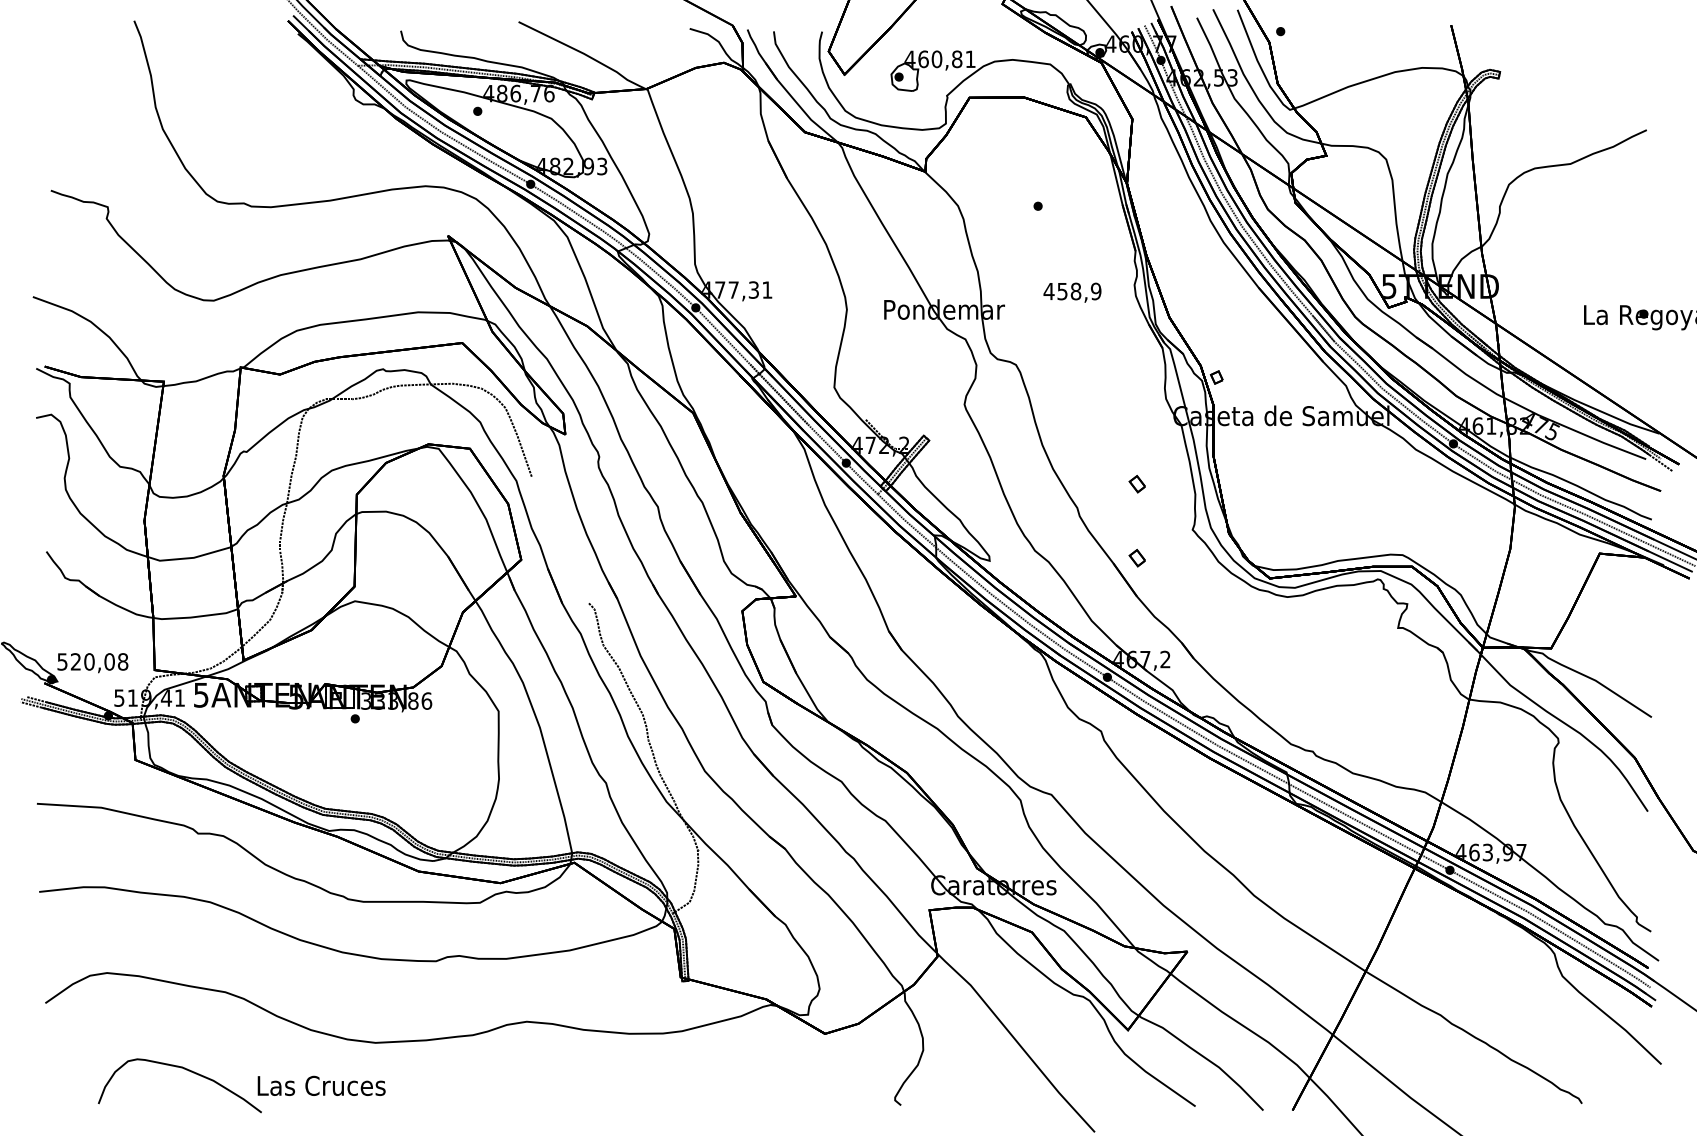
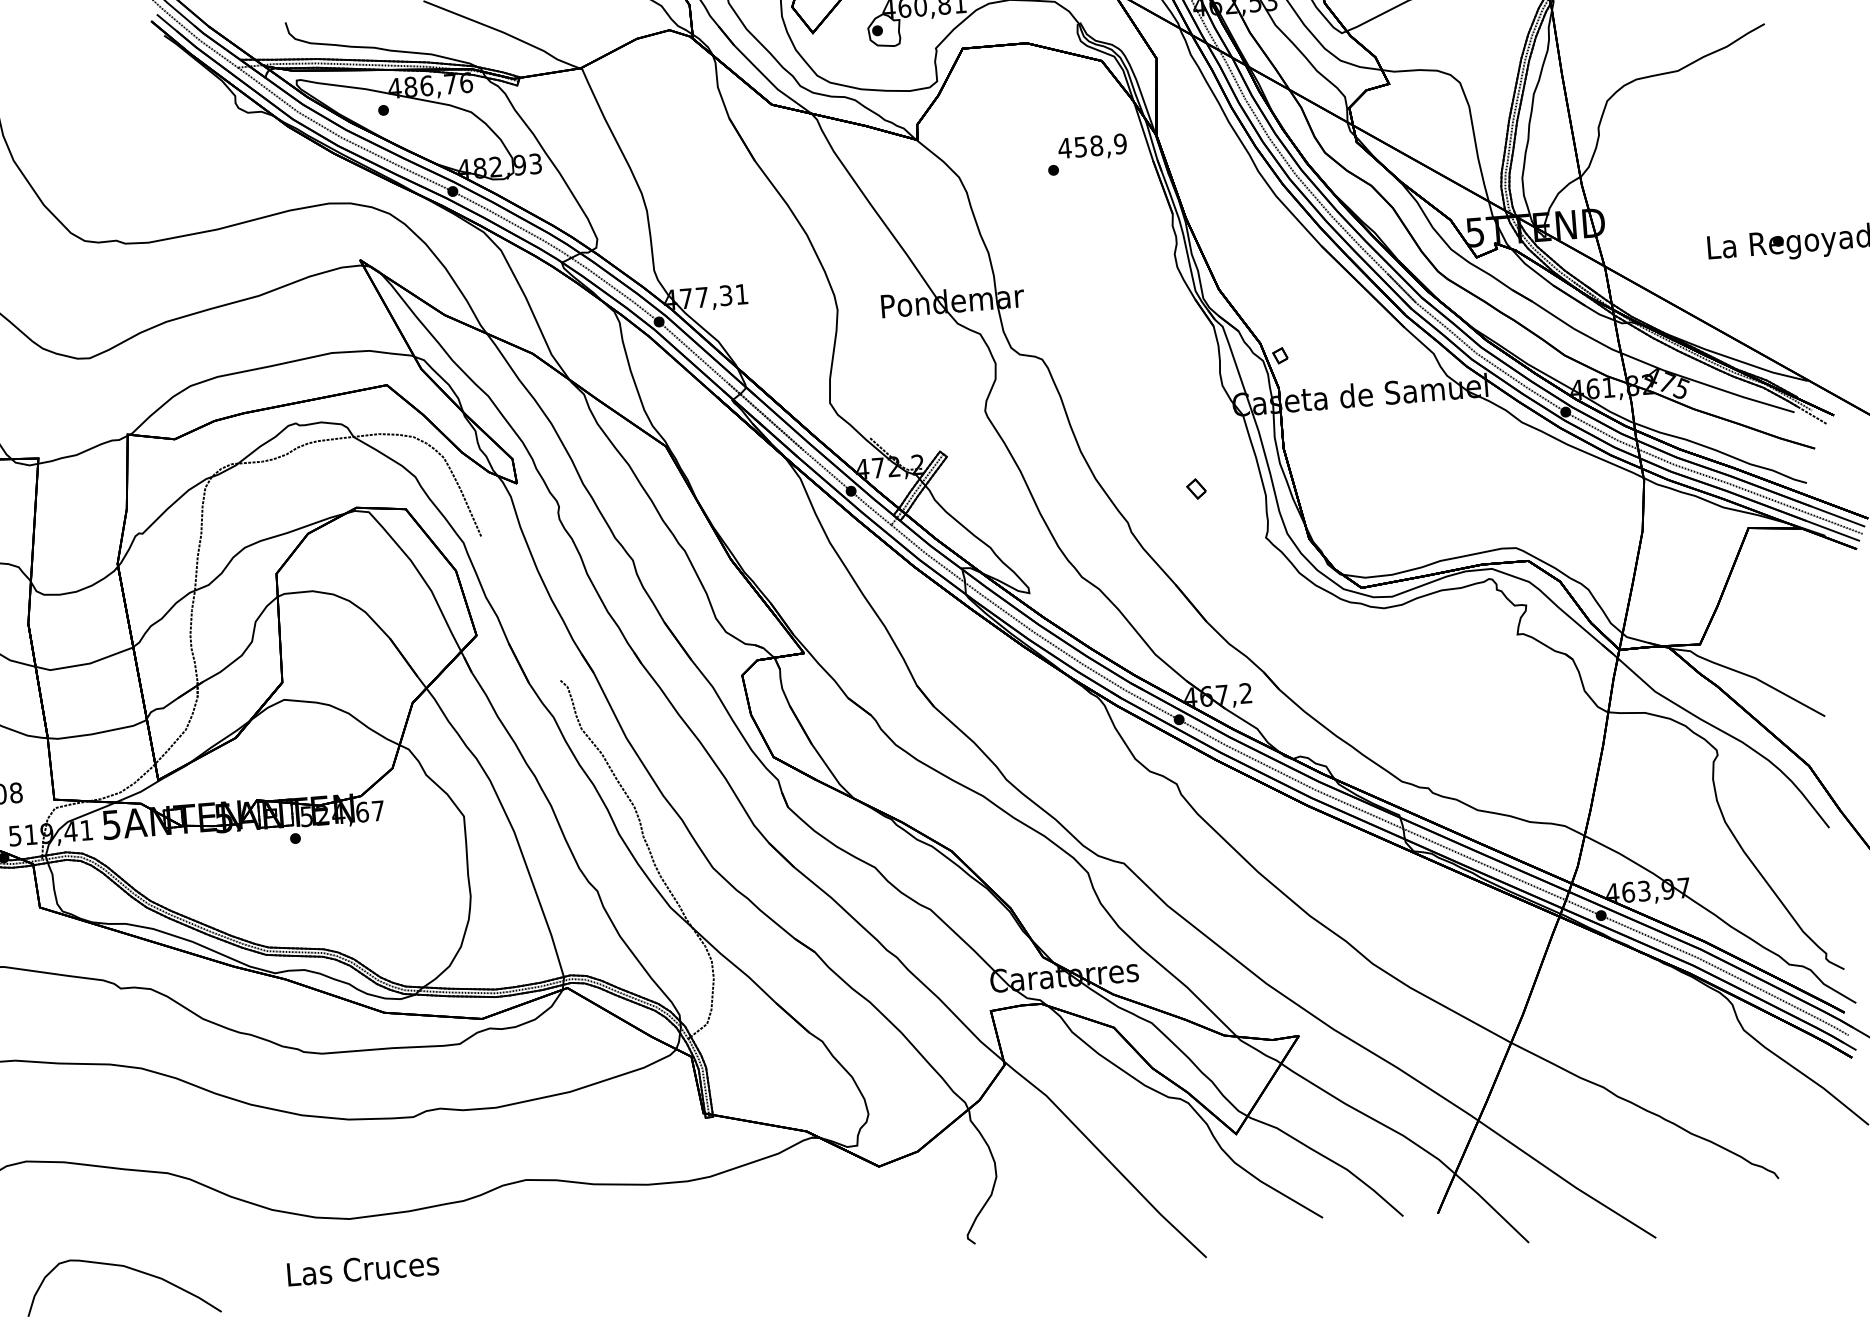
text: (1072, 292) -> (1092, 147), moved
part: (1136, 557) -> (1202, 575), removed
text: (396, 700) -> (342, 813), 333,86 -> 524,67
text: (321, 1085) -> (362, 1268), moved

